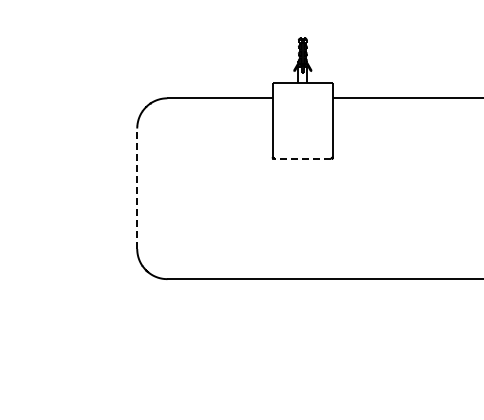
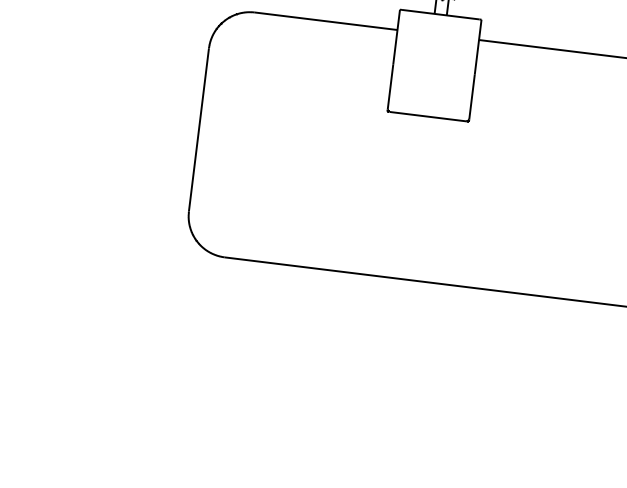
line: (302, 158) -> (427, 116), dashed -> solid
line: (137, 188) -> (199, 129), dashed -> solid

